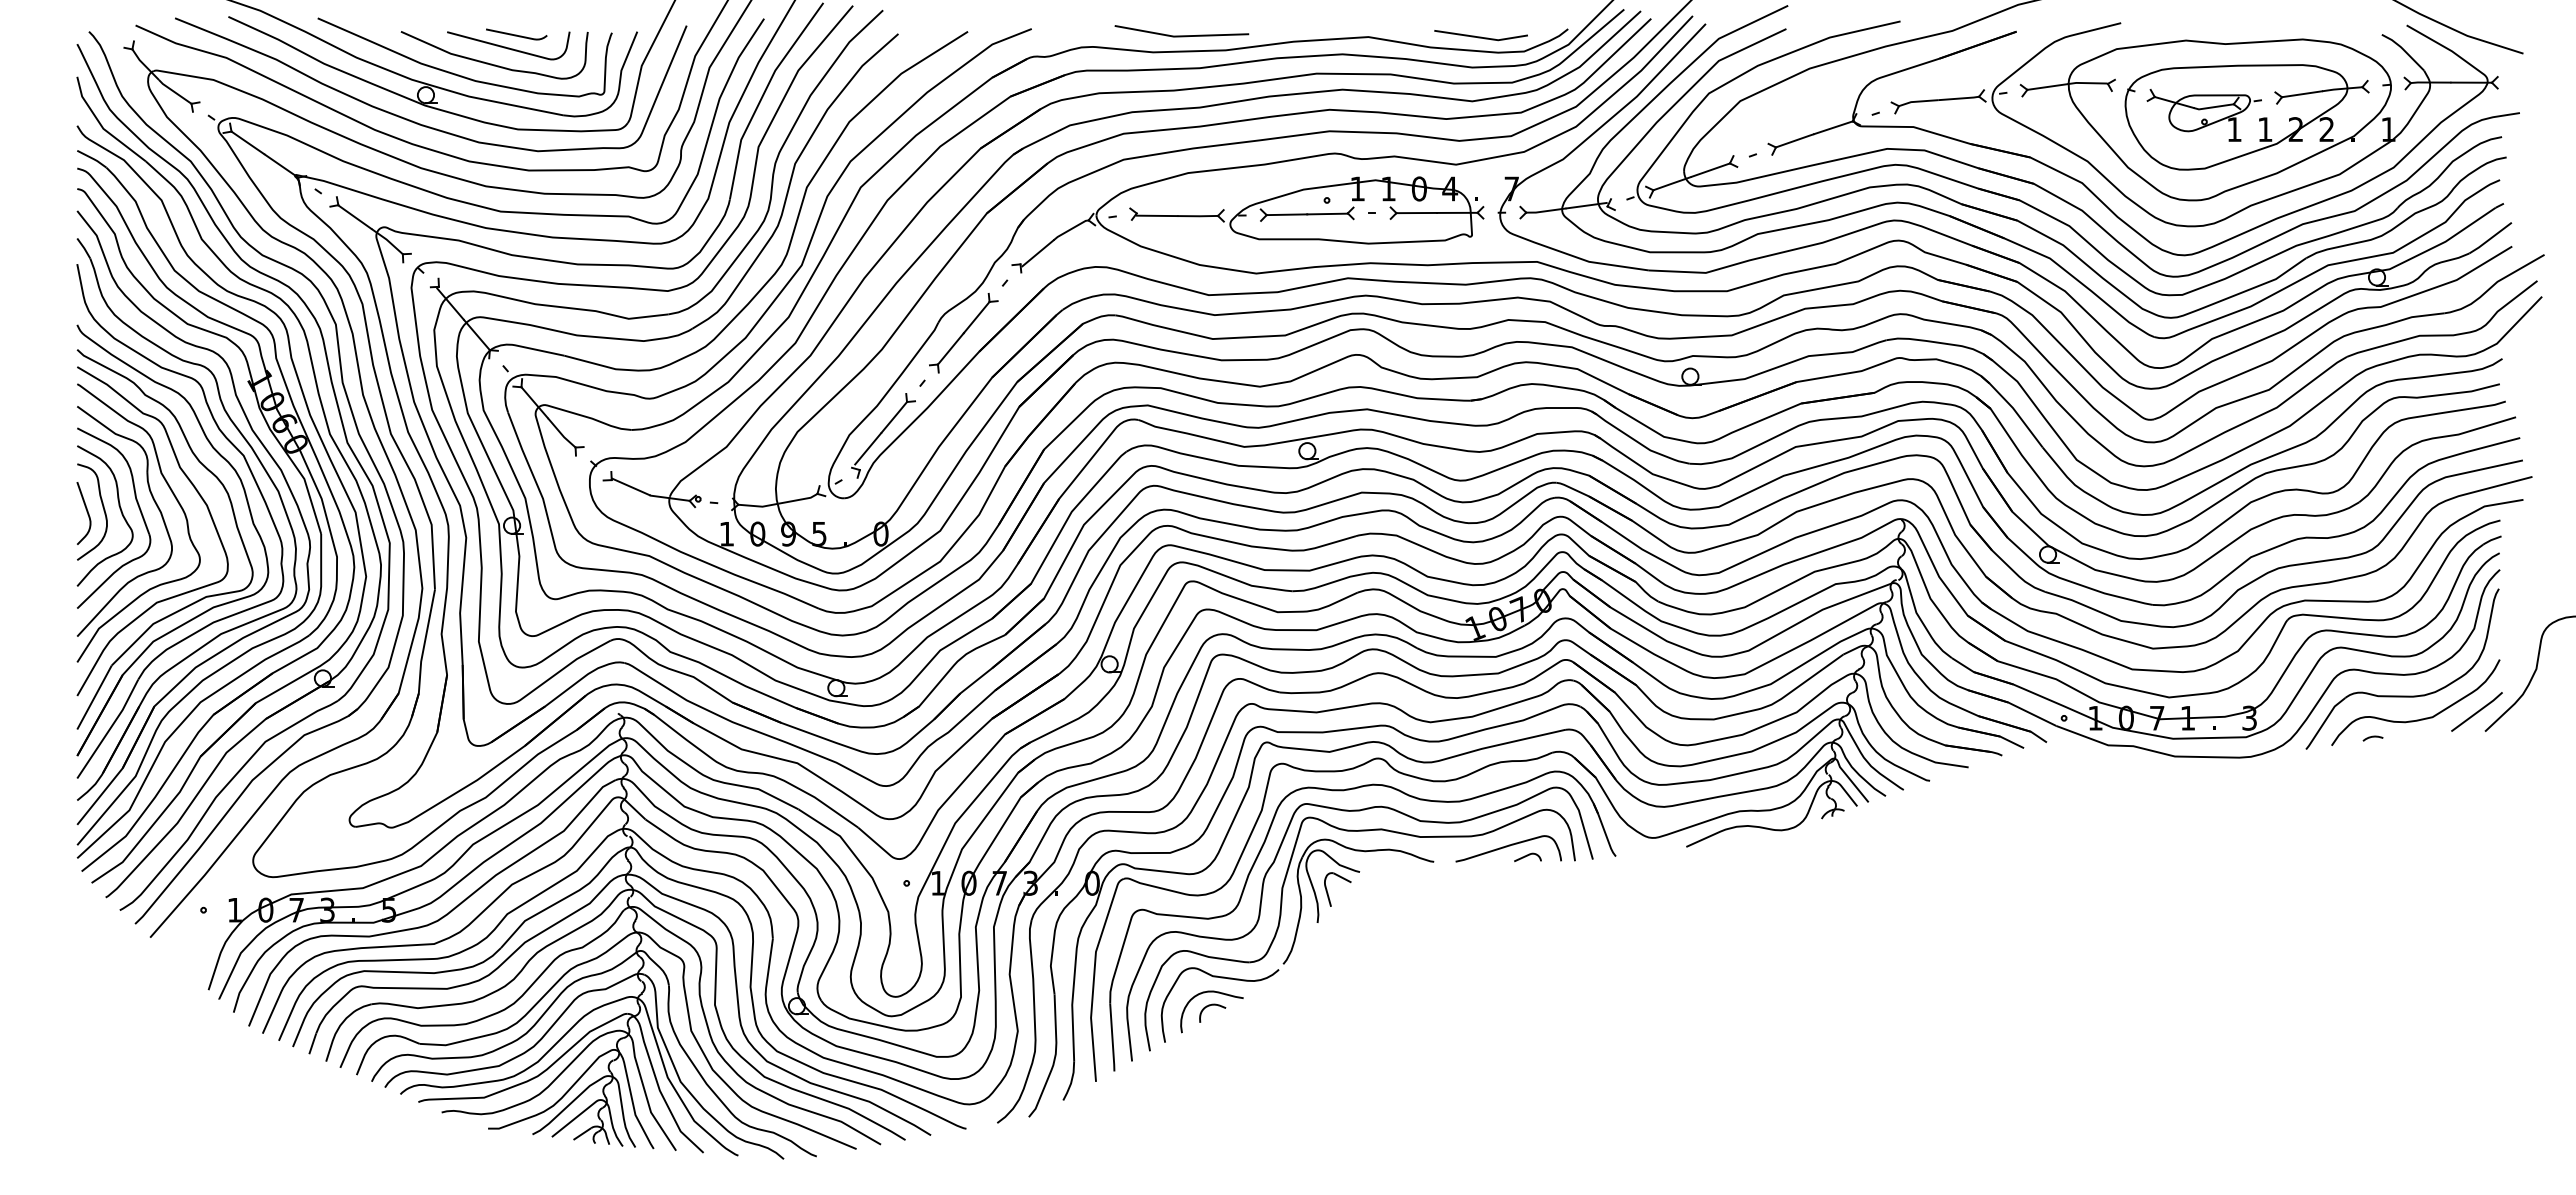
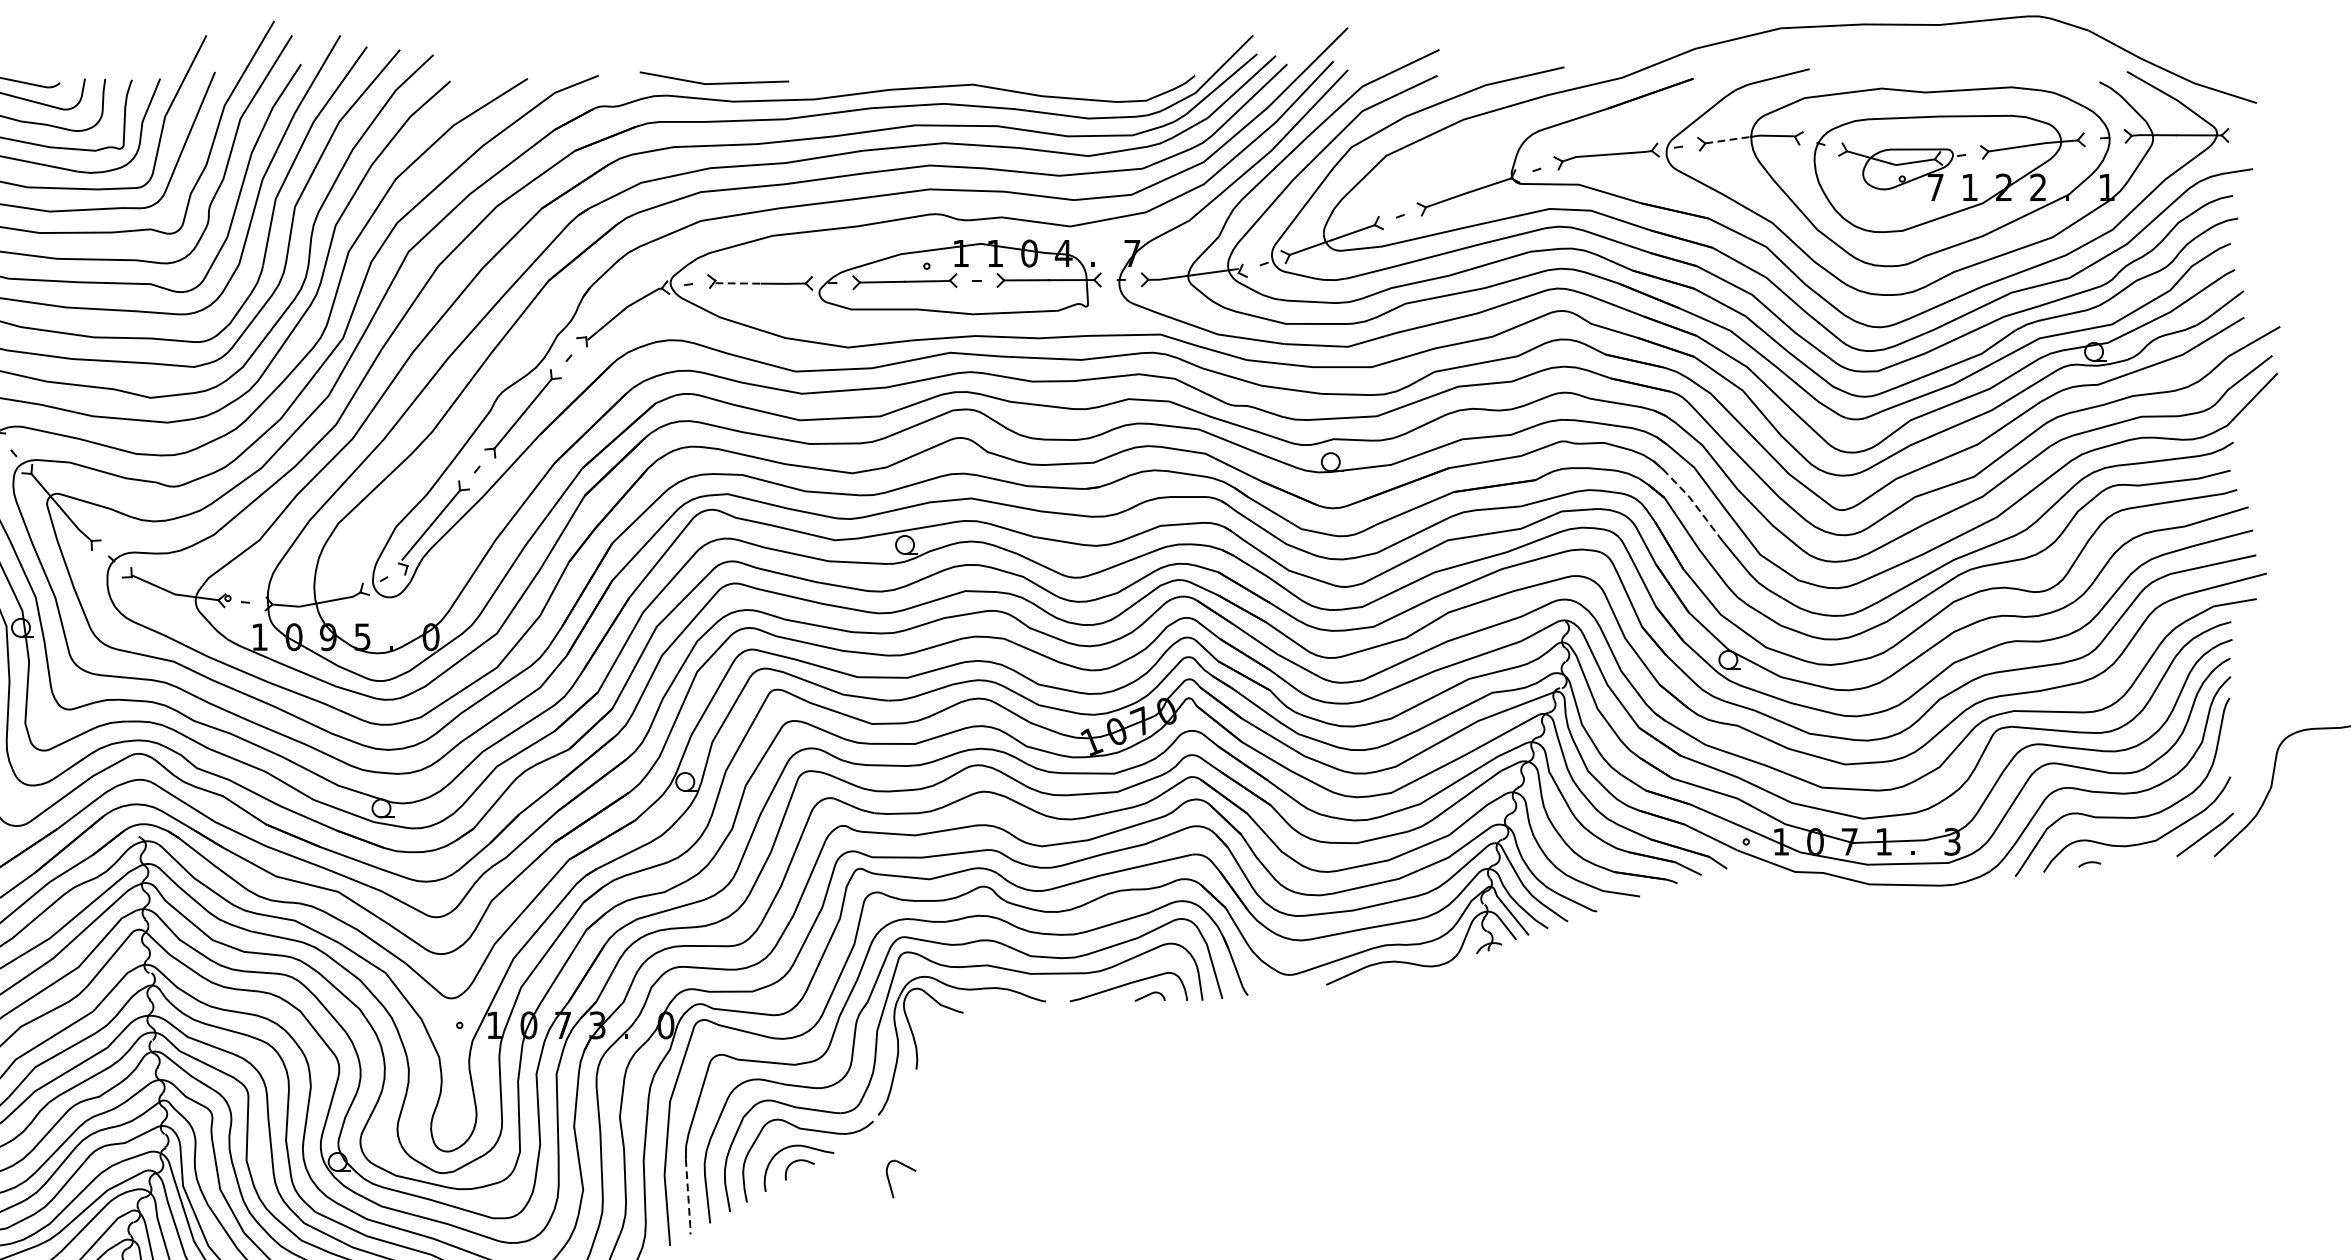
line: (1181, 35) -> (713, 82), moved
line: (1480, 36) -> (1097, 84), removed
line: (2047, 86) -> (1727, 139), solid -> dashed
text: (2234, 129) -> (1935, 187), 1 -> 7
line: (1157, 215) -> (738, 283), solid -> dashed
line: (2013, 408) -> (1689, 497), solid -> dashed
part: (1328, 892) -> (890, 1182), moved
line: (1112, 1038) -> (688, 1197), solid -> dashed

